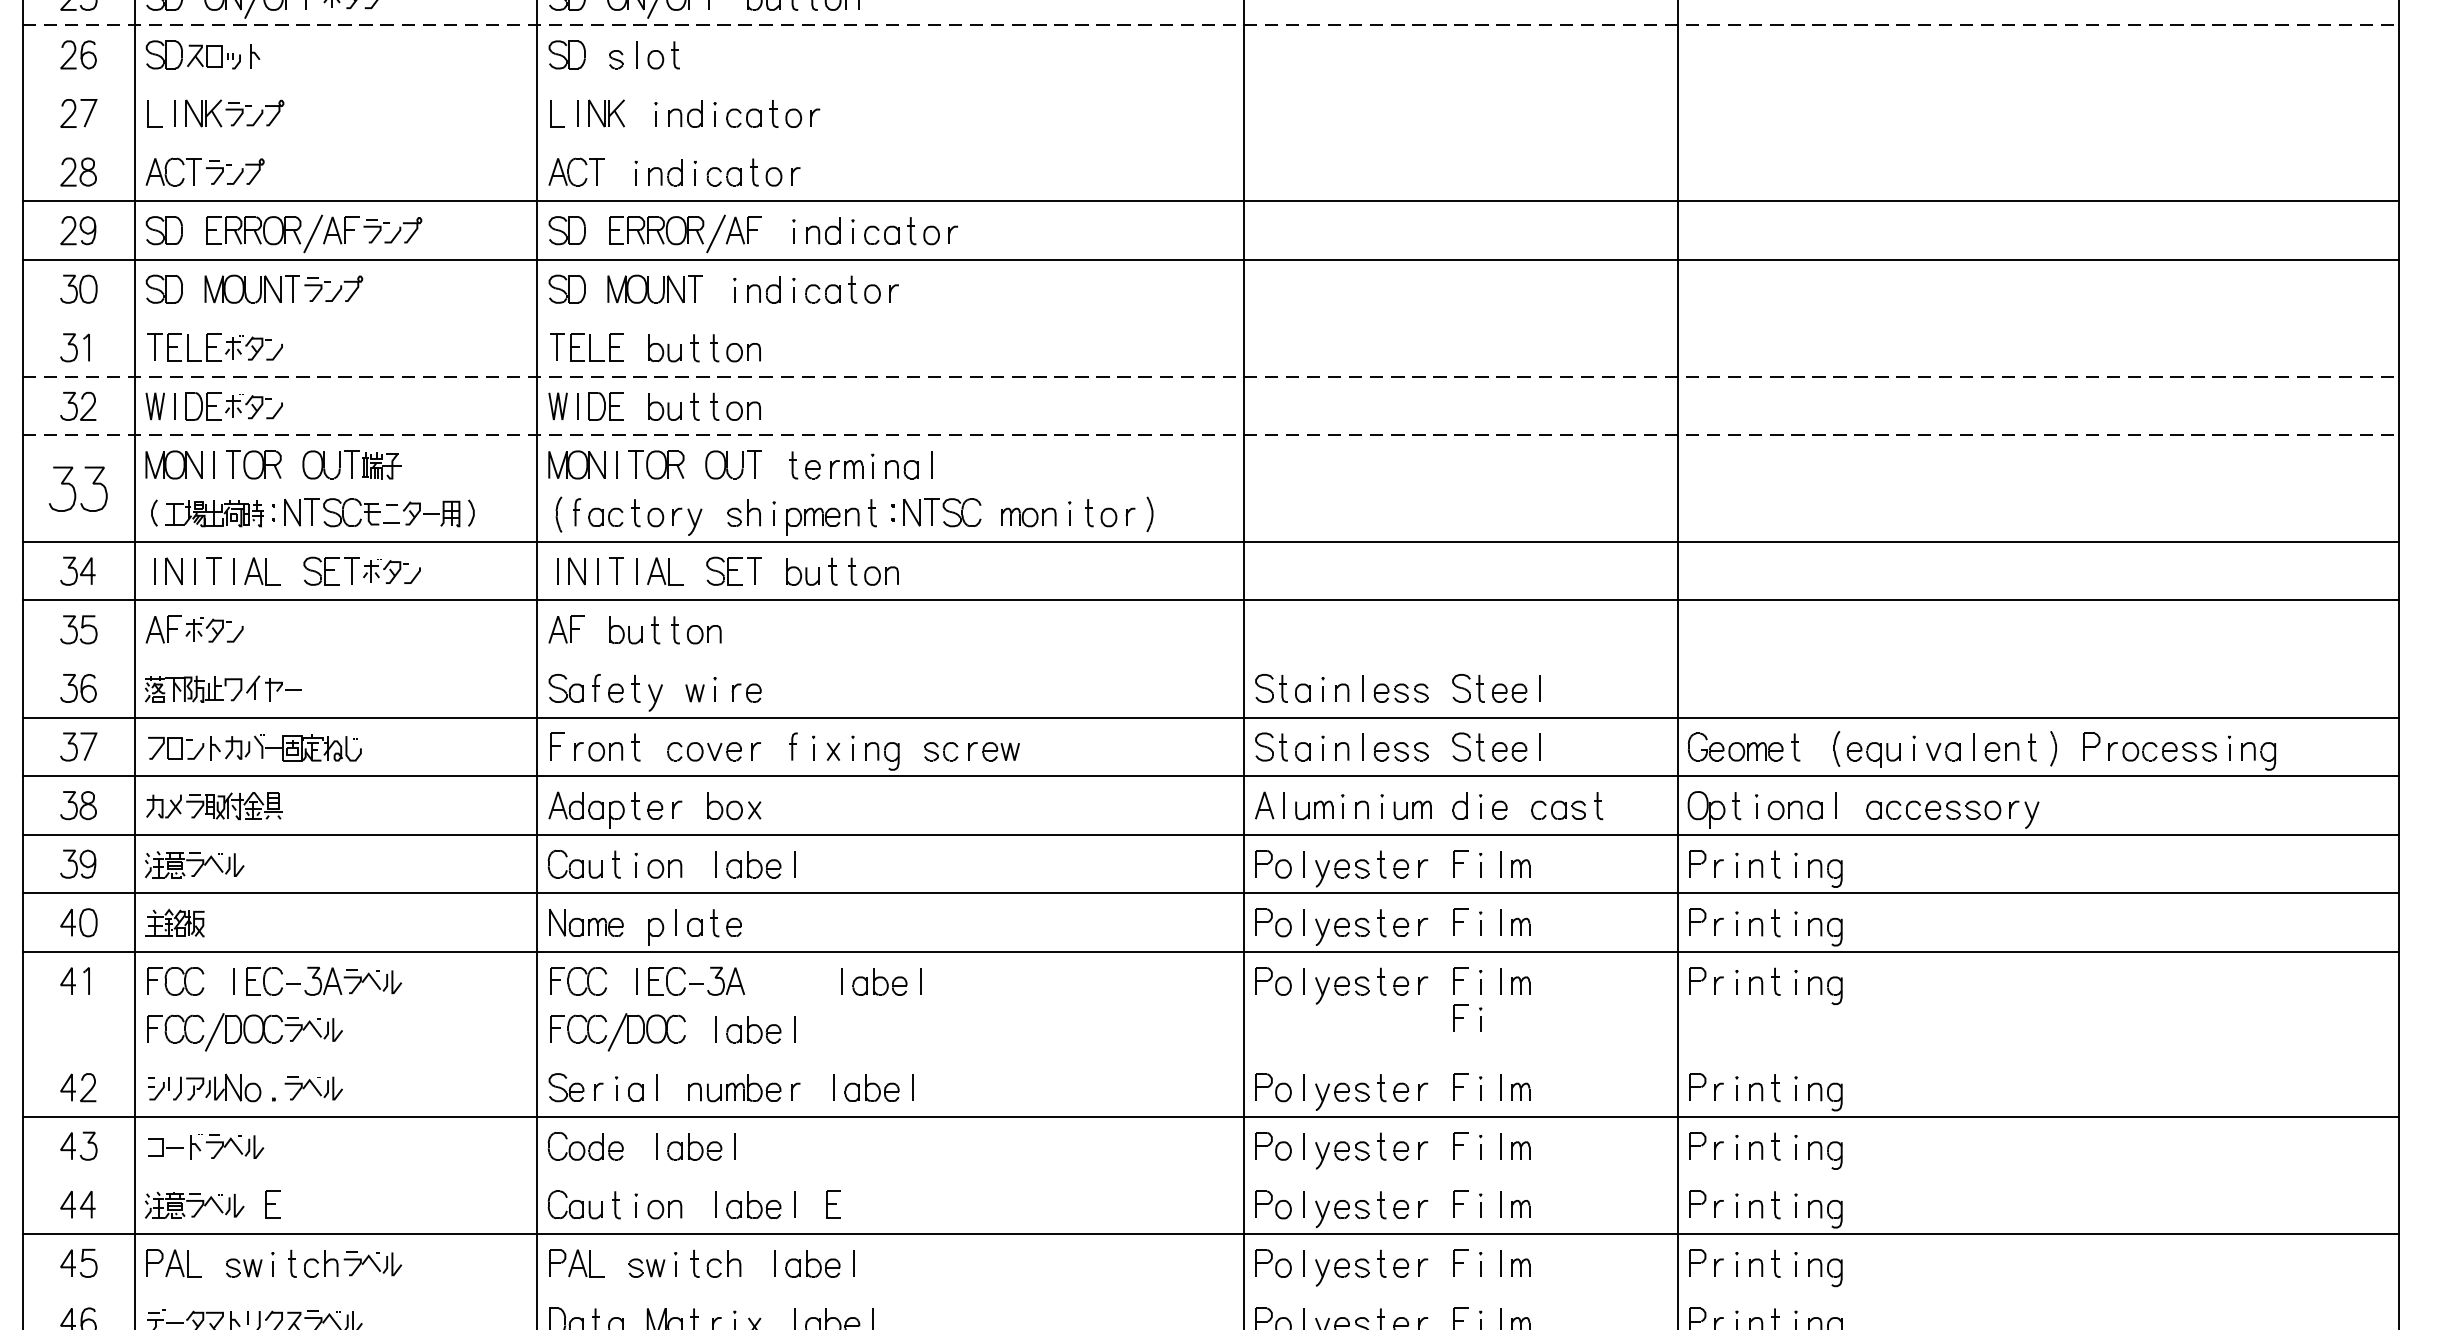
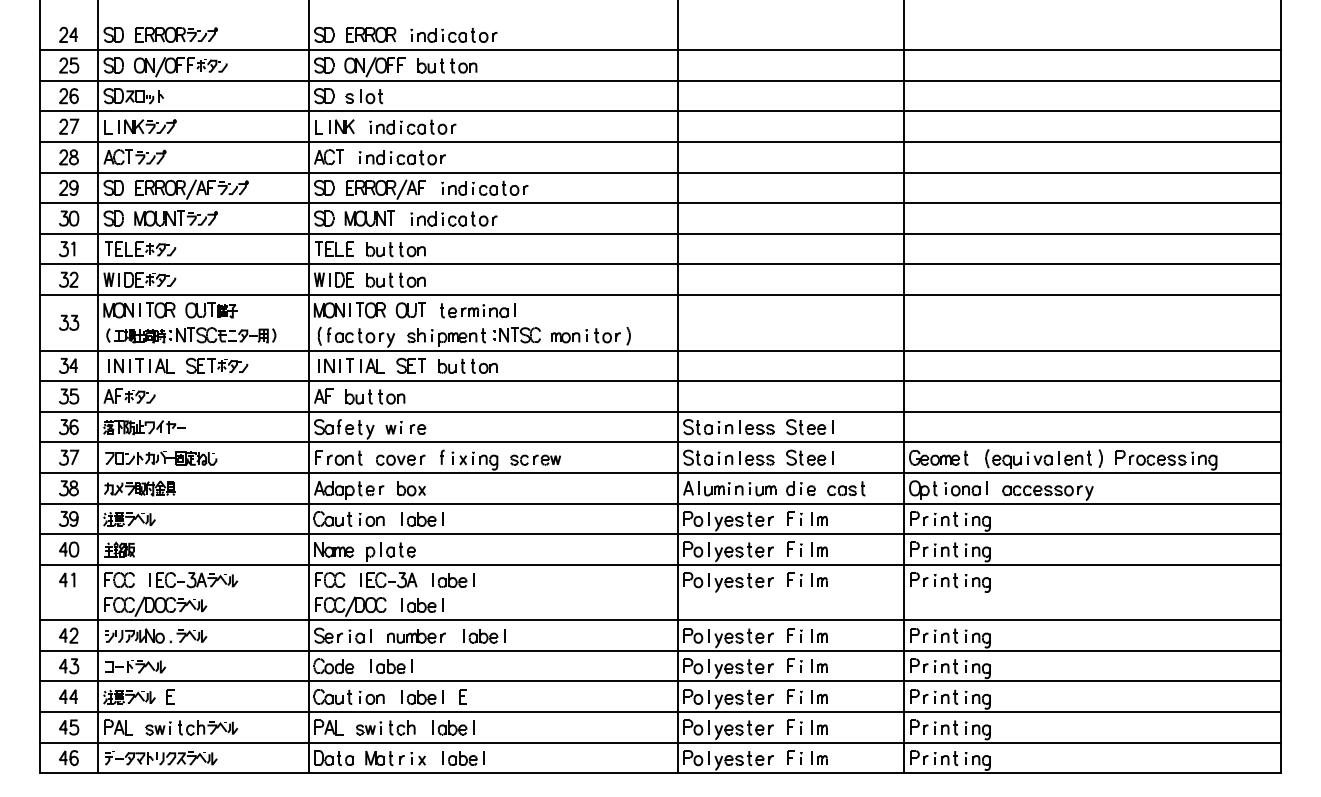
line: (1210, 24) -> (660, 80), dashed -> solid
line: (1210, 84) -> (660, 111), added
line: (1210, 141) -> (660, 141), added
line: (1210, 317) -> (660, 233), added
line: (1210, 377) -> (660, 264), dashed -> solid
line: (1210, 434) -> (660, 294), dashed -> solid
part: (79, 488) -> (69, 322), size x0.62
line: (1210, 658) -> (660, 411), added
part: (881, 982) -> (453, 580), moved
part: (1467, 1018) -> (794, 599), removed
line: (1210, 1058) -> (660, 620), added
line: (1210, 1175) -> (660, 681), added
line: (1210, 1292) -> (660, 742), added

